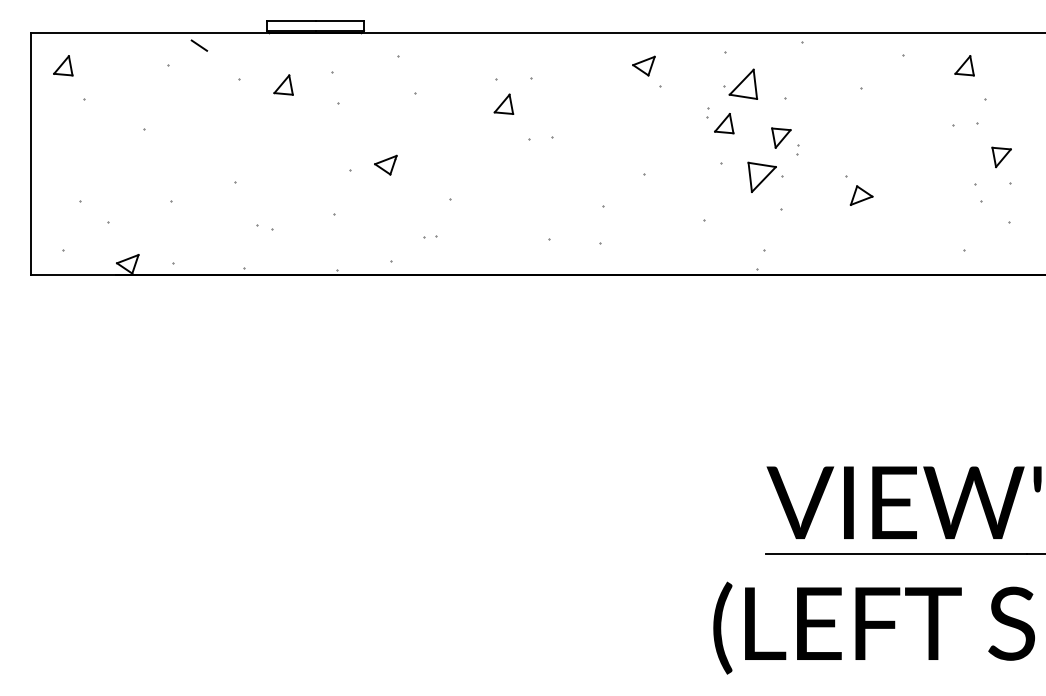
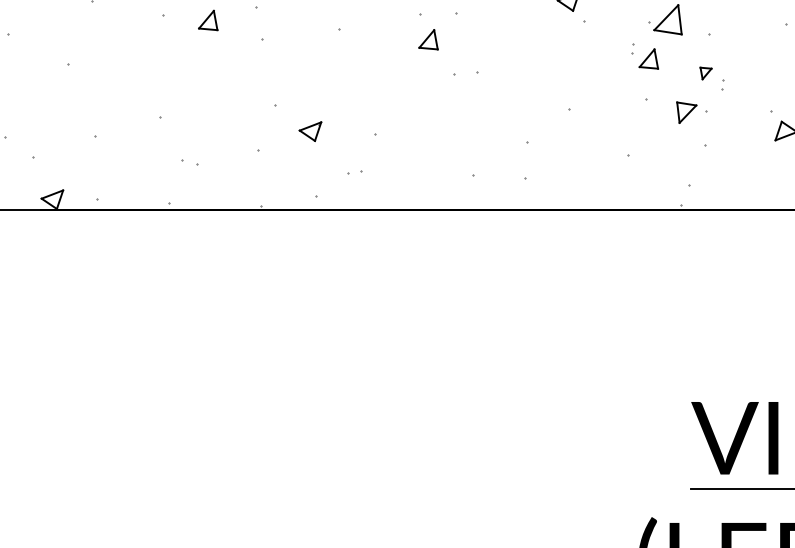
part: (781, 137) -> (706, 72), size x0.6
part: (385, 164) -> (310, 130), moved
part: (761, 176) -> (686, 111), size x0.7

